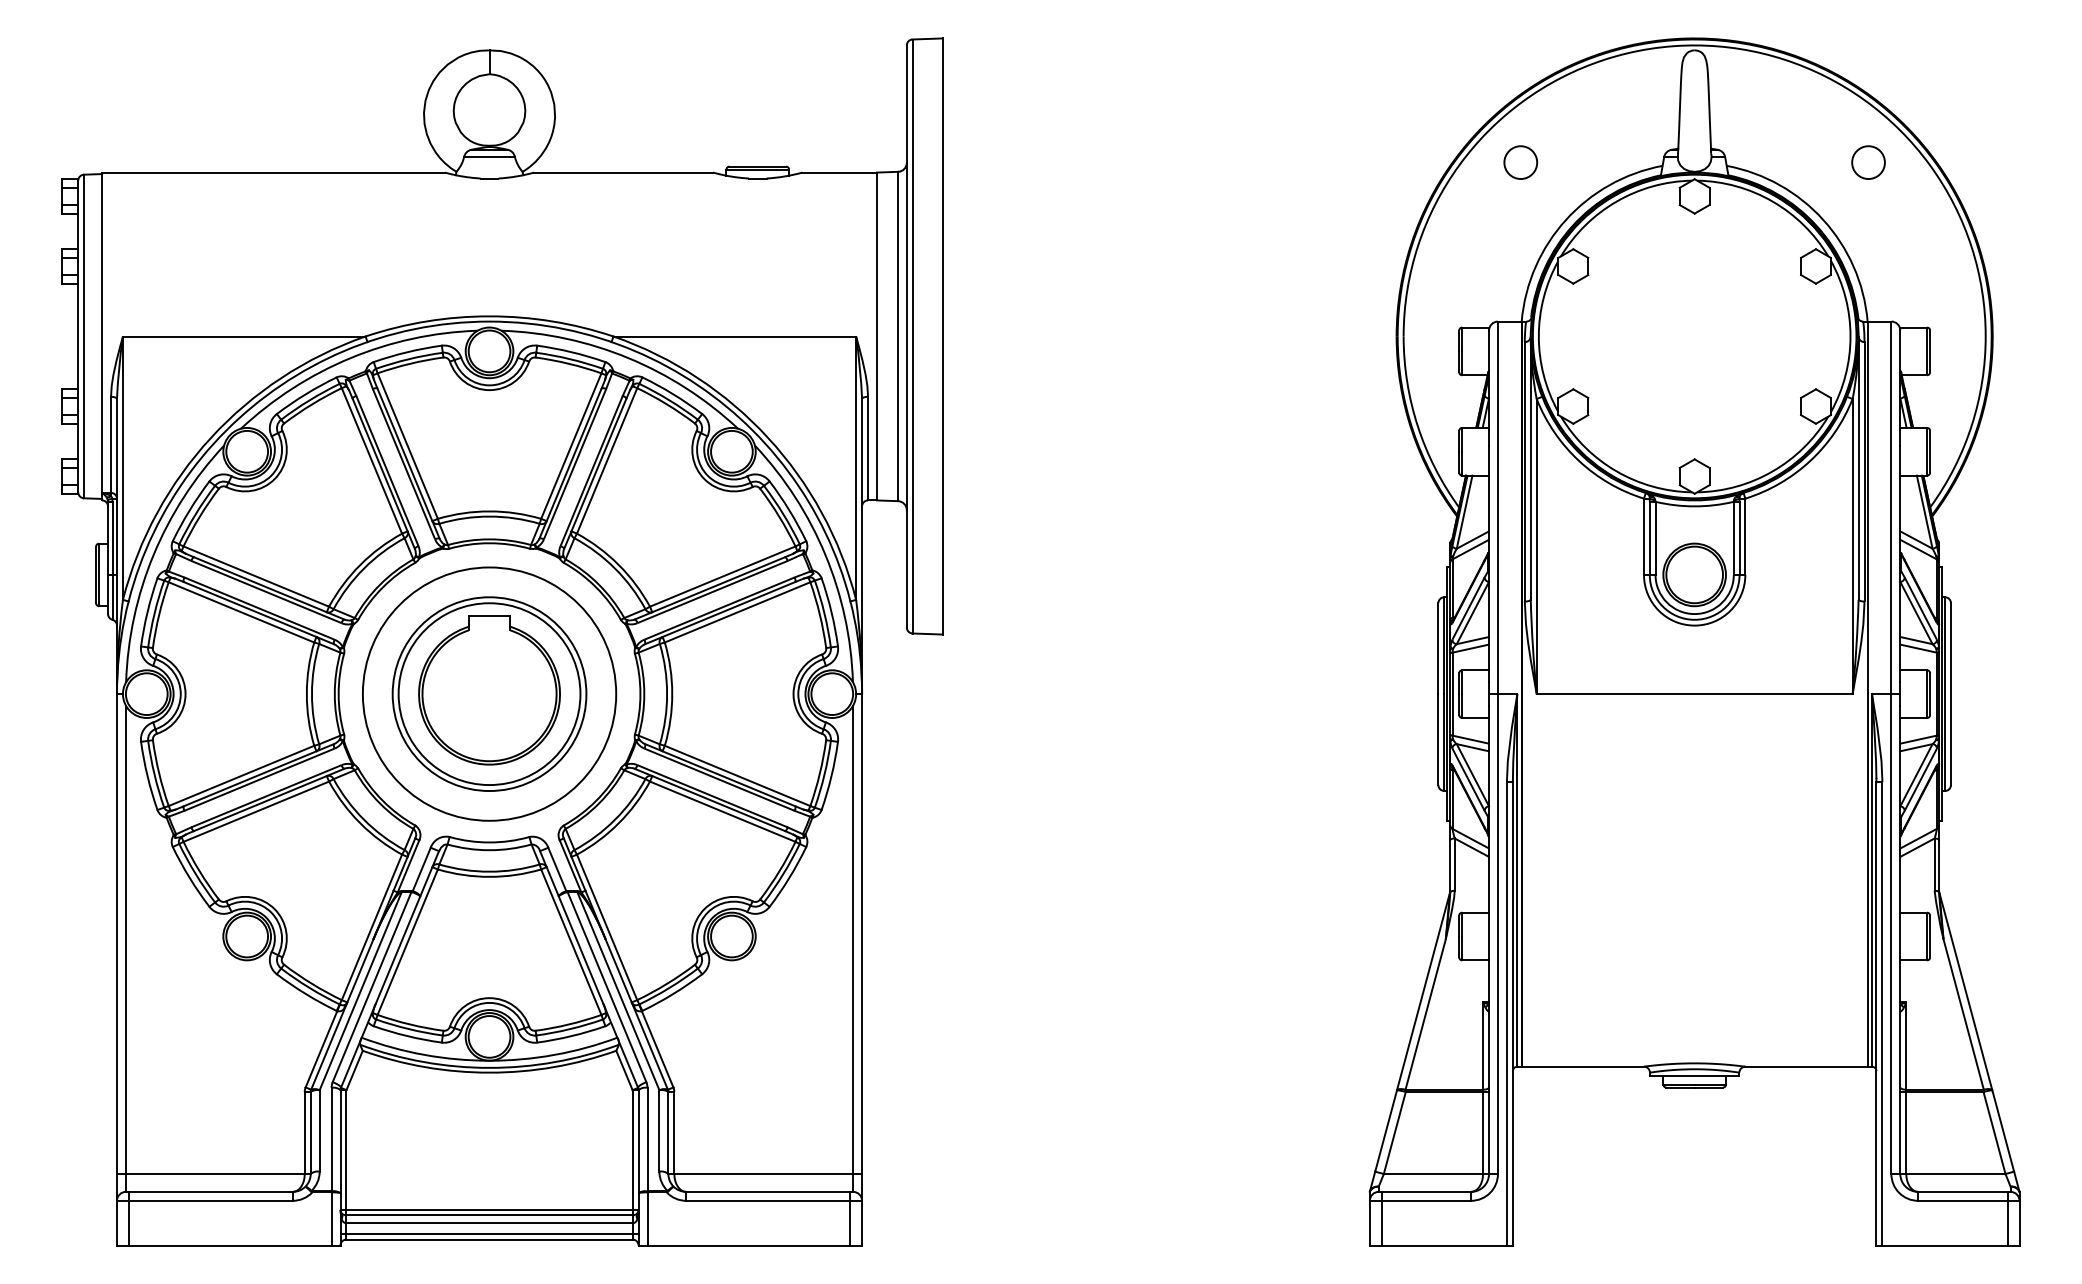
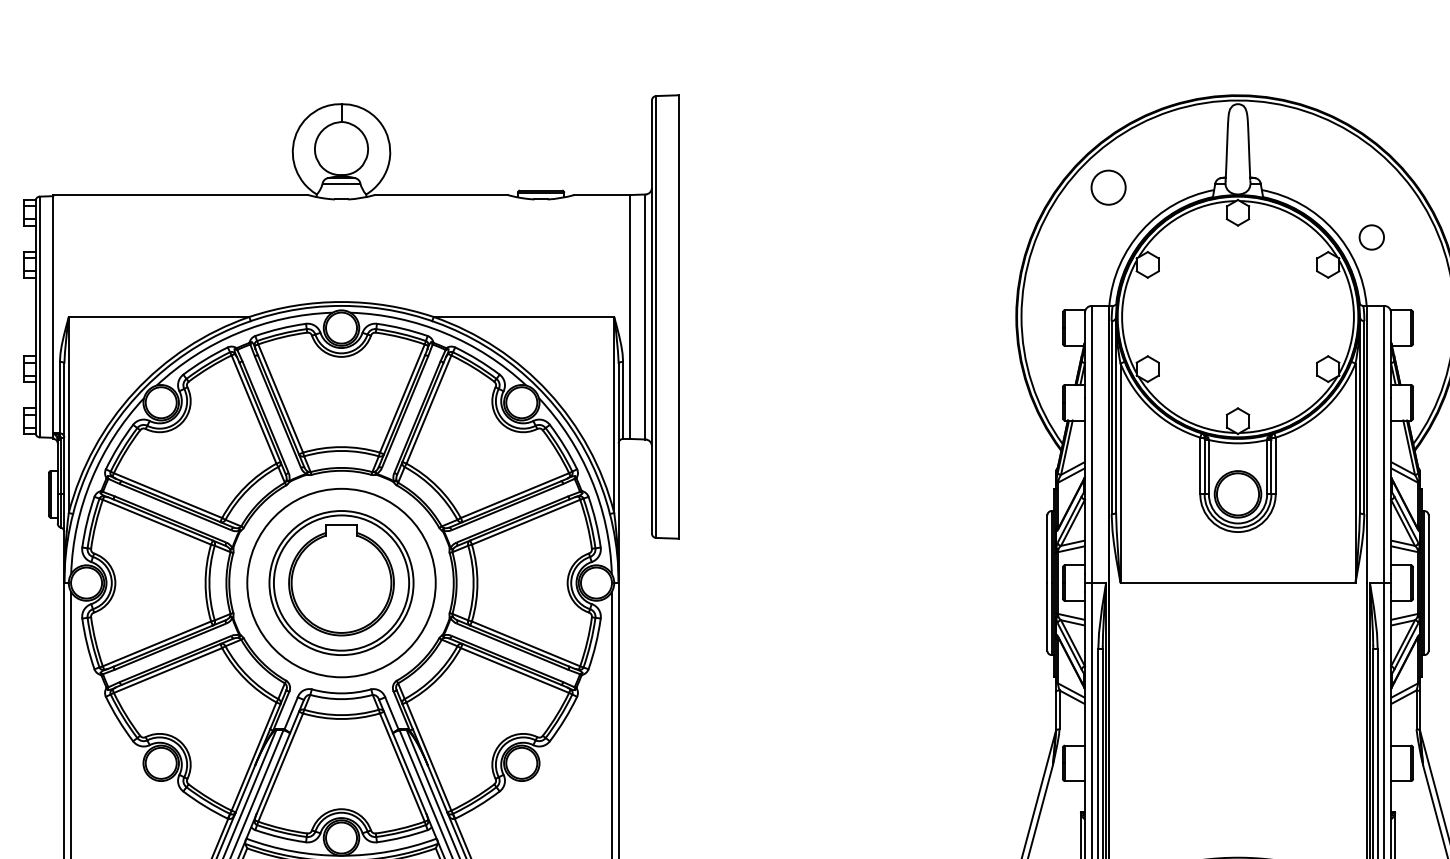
circle: (1520, 162) -> (1108, 187), size x1.4
circle: (1868, 162) -> (1371, 237), moved

